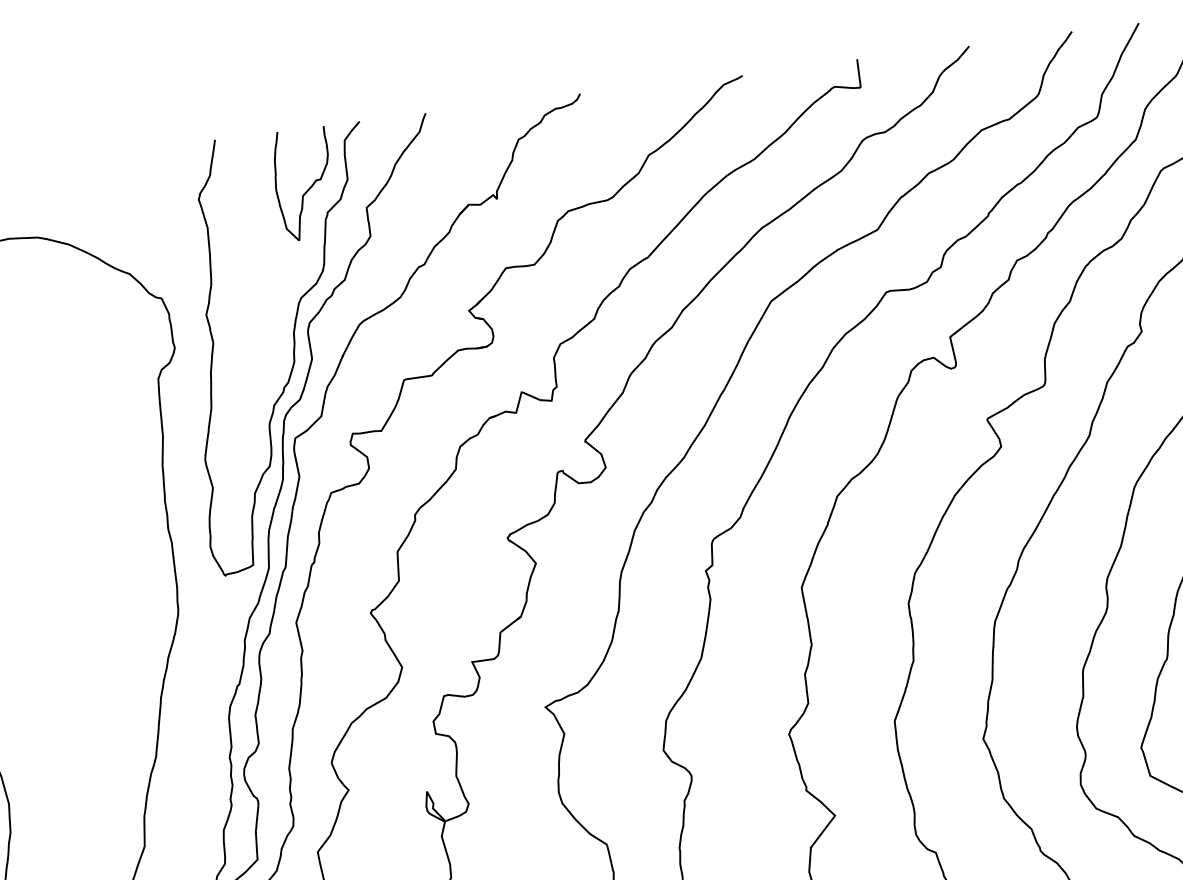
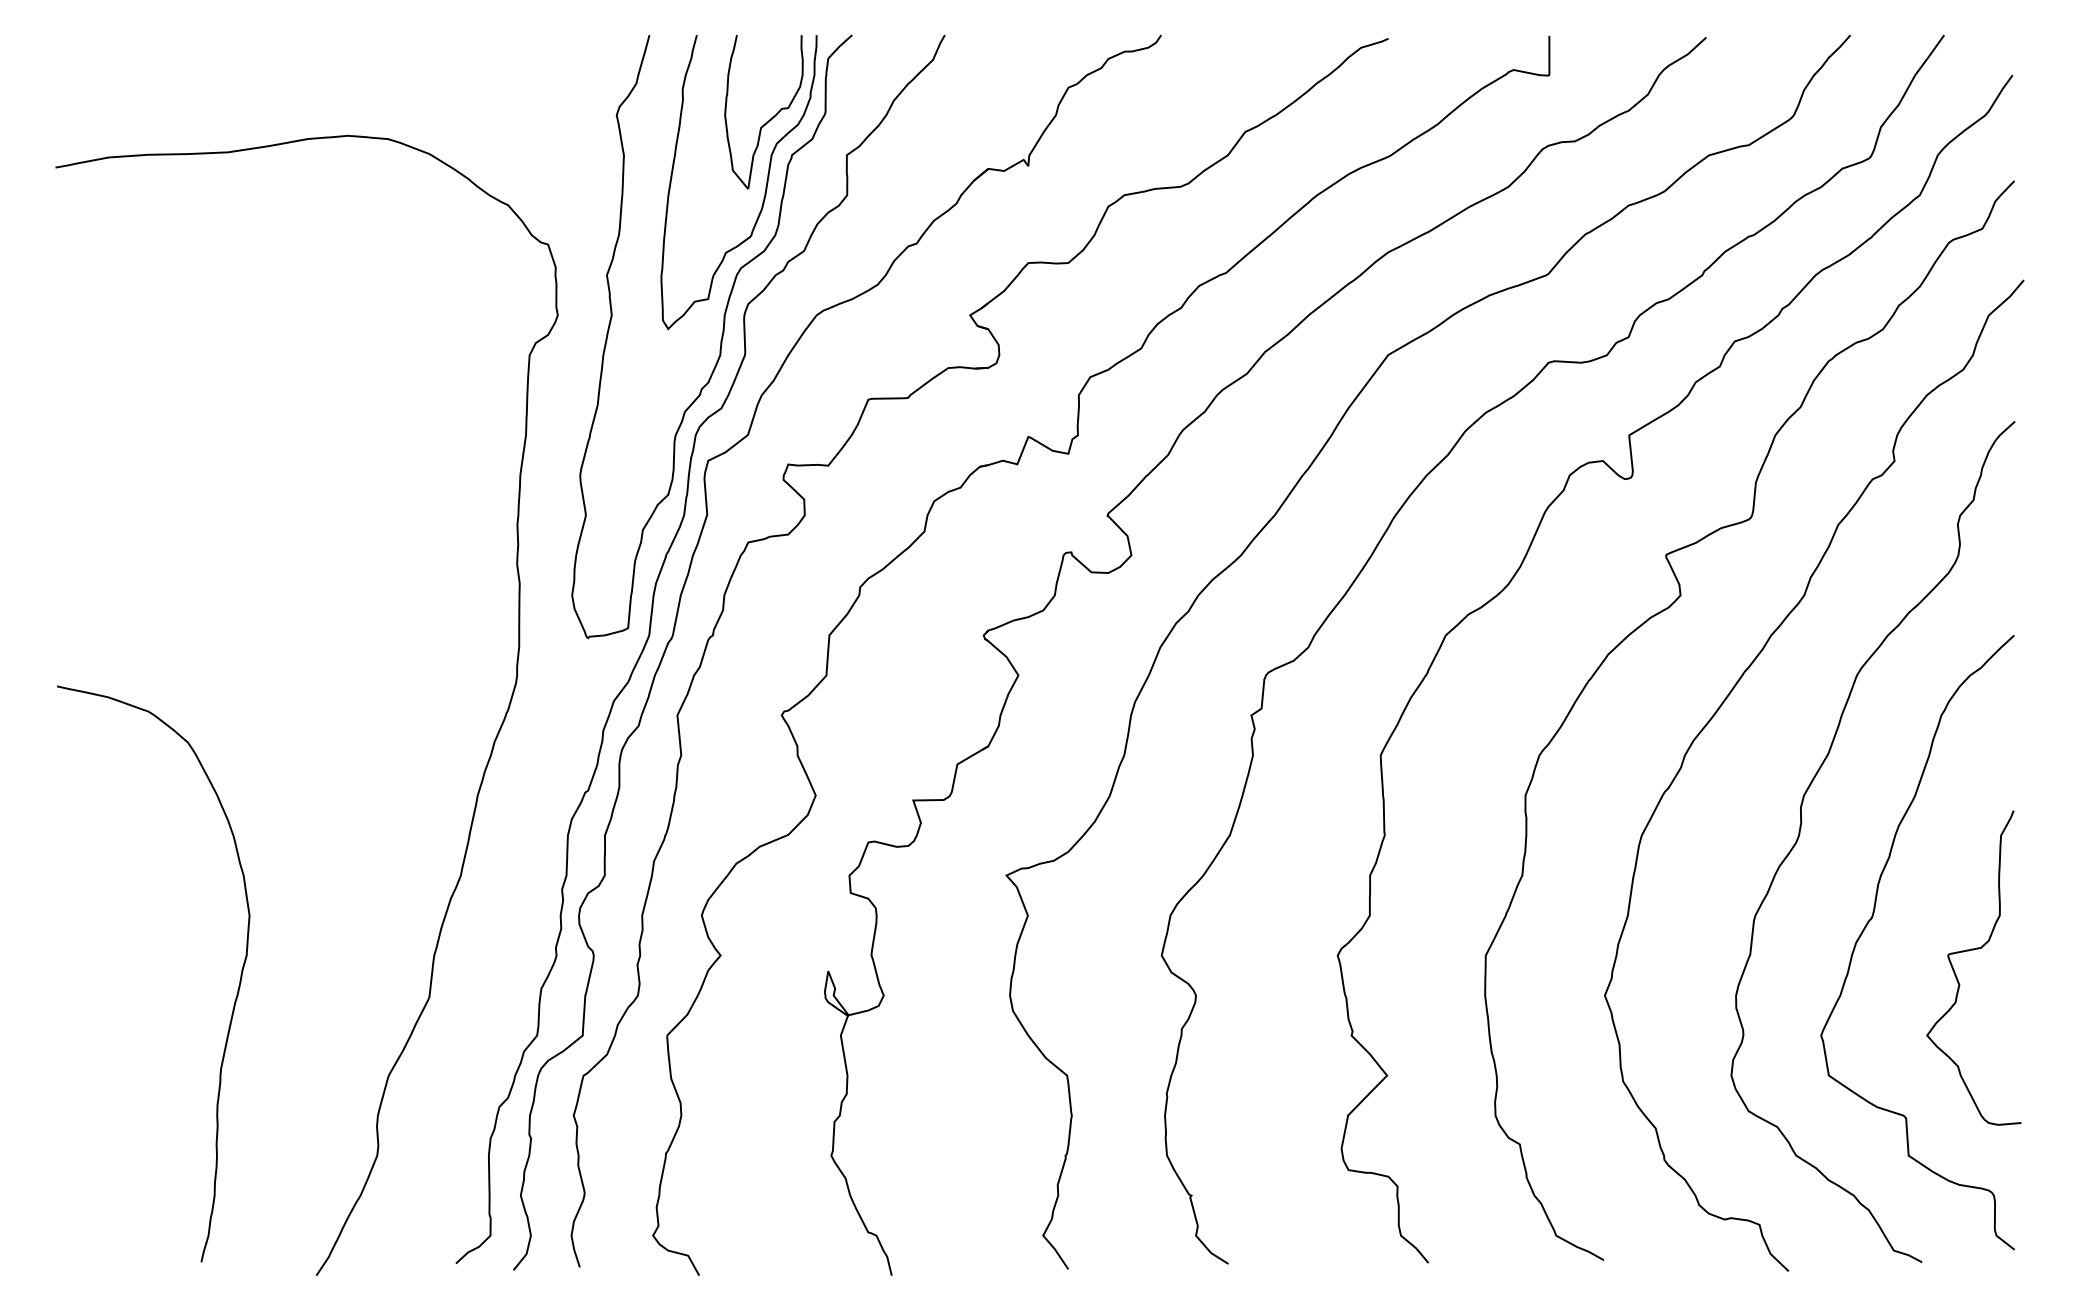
curve: (311, 237) -> (765, 186), added

